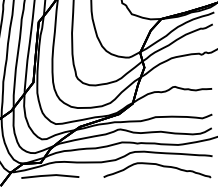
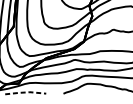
line: (50, 175) -> (25, 92), solid -> dashed

